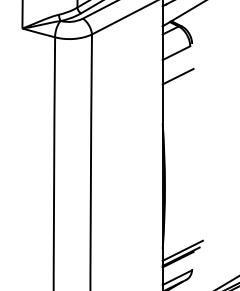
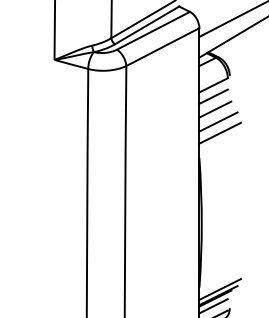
line: (176, 63) -> (213, 96), added
line: (181, 88) -> (218, 121), added
line: (182, 98) -> (219, 132), added
line: (176, 267) -> (213, 306), added

